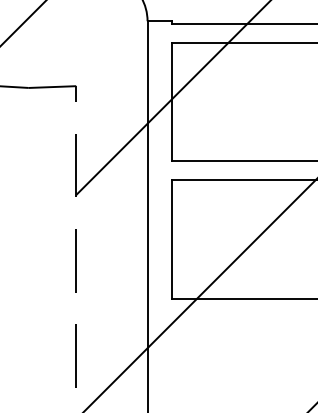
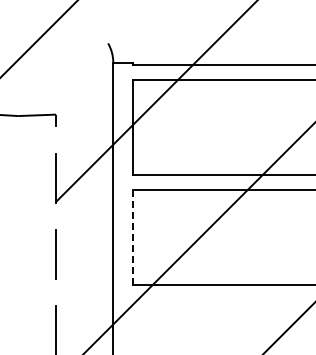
line: (171, 239) -> (132, 237), solid -> dashed

